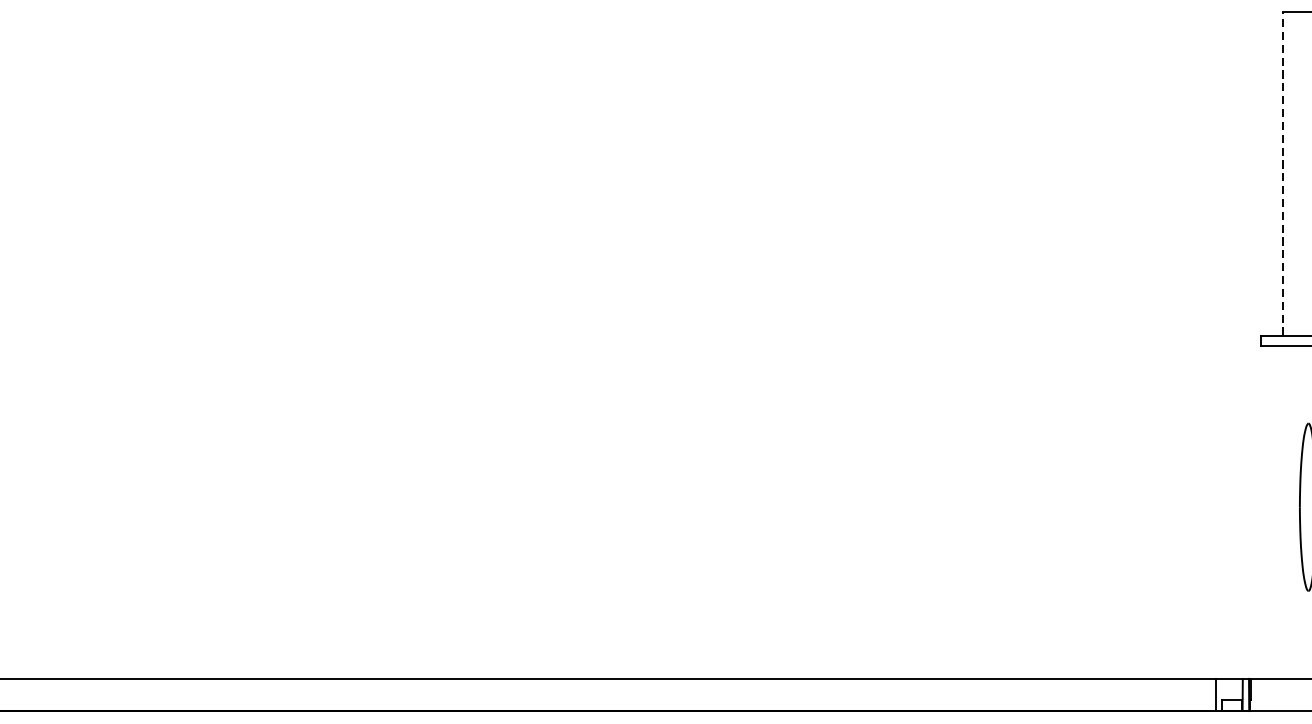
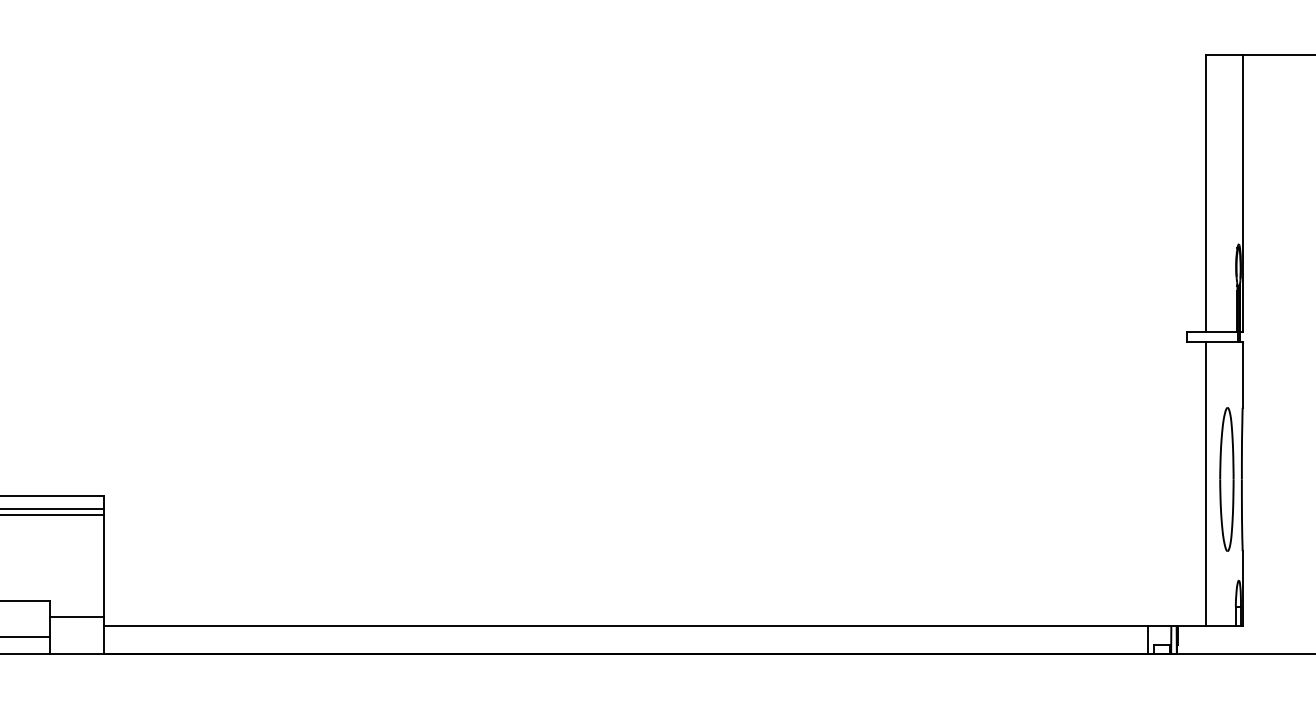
line: (1282, 173) -> (1205, 193), dashed -> solid
line: (1282, 511) -> (1205, 483), added

